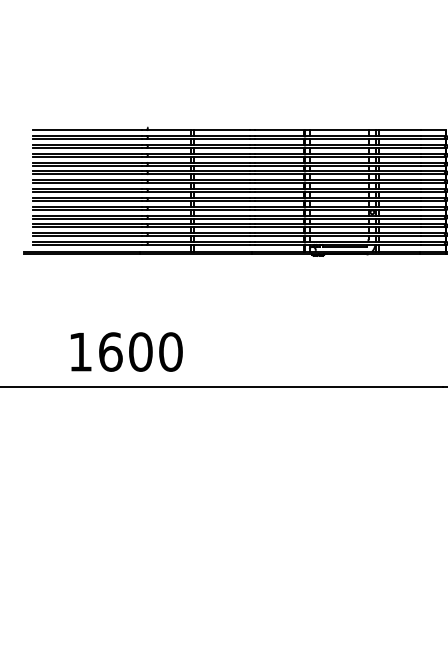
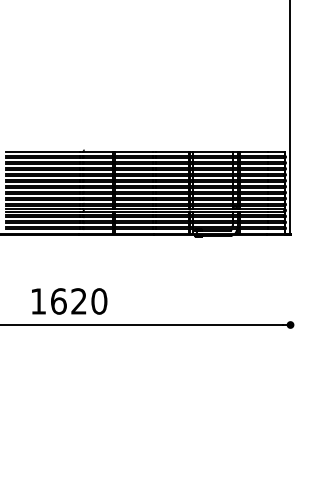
text: (141, 352) -> (79, 301), 1600 -> 1620

